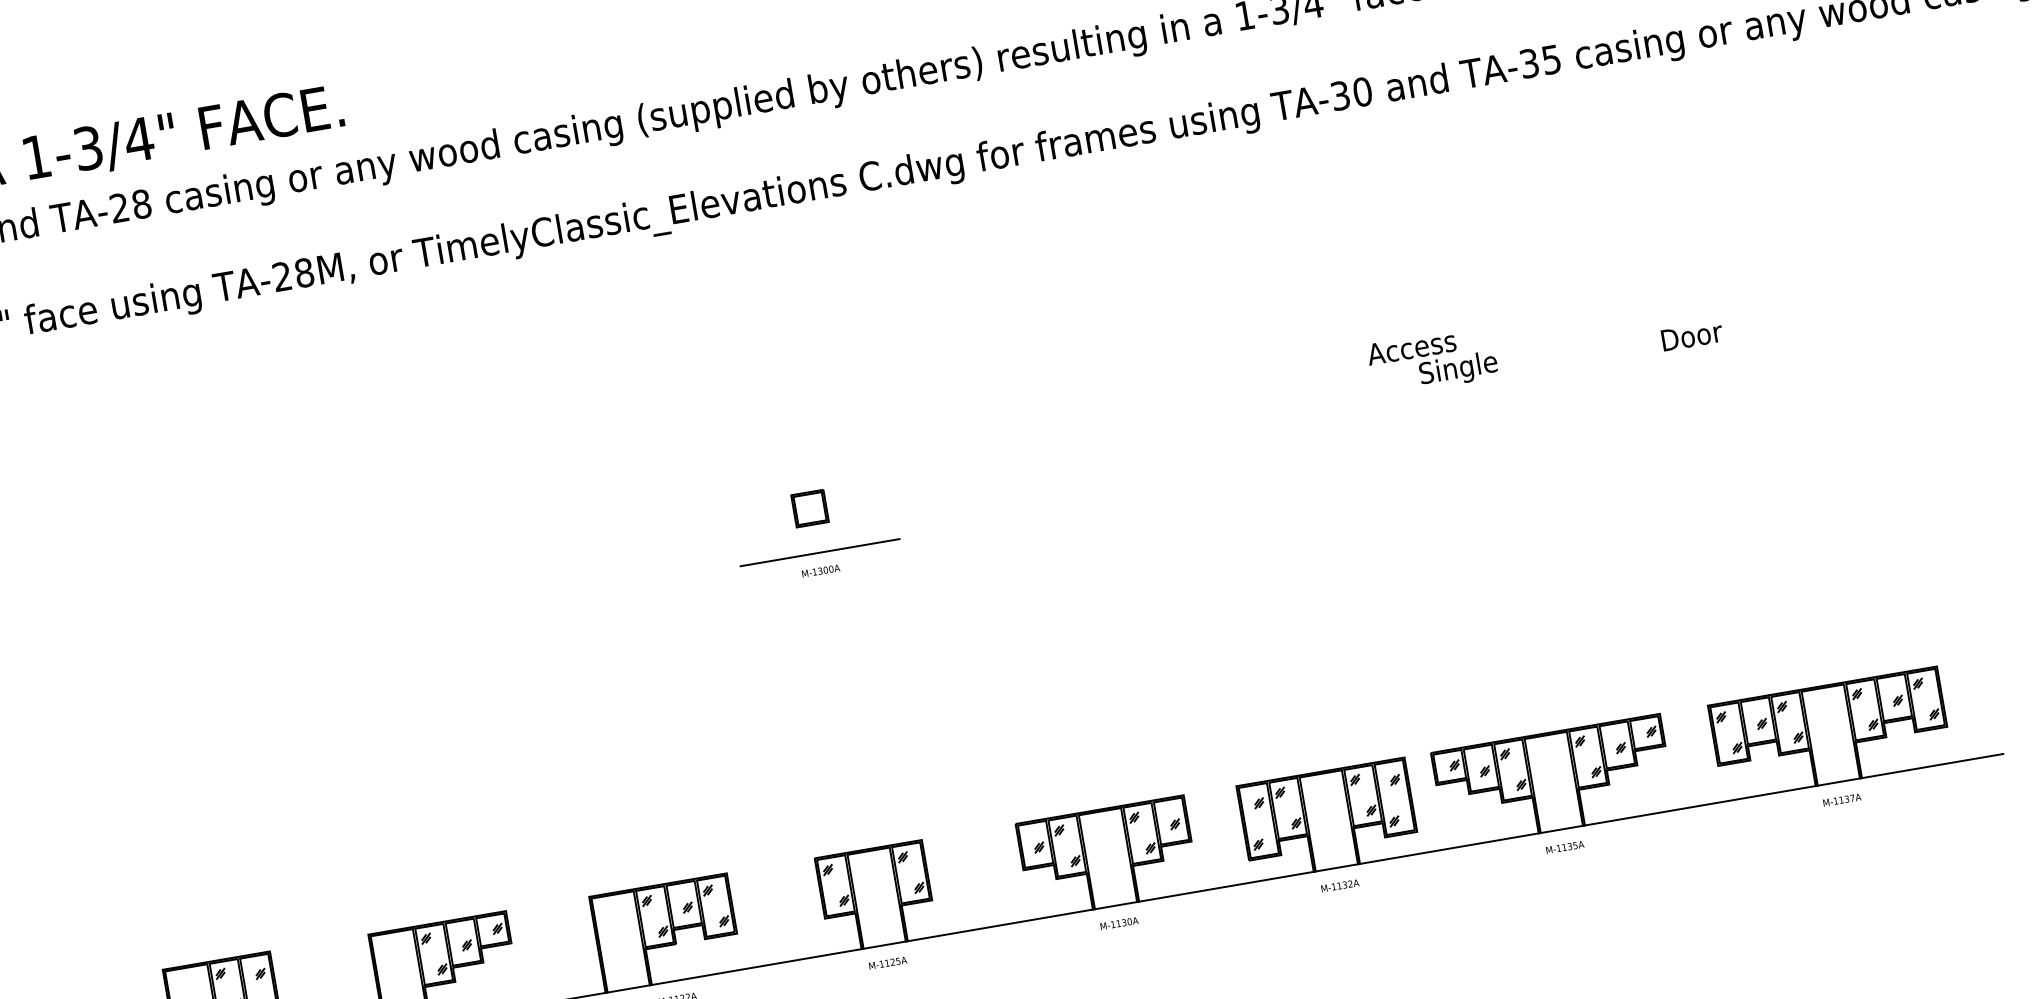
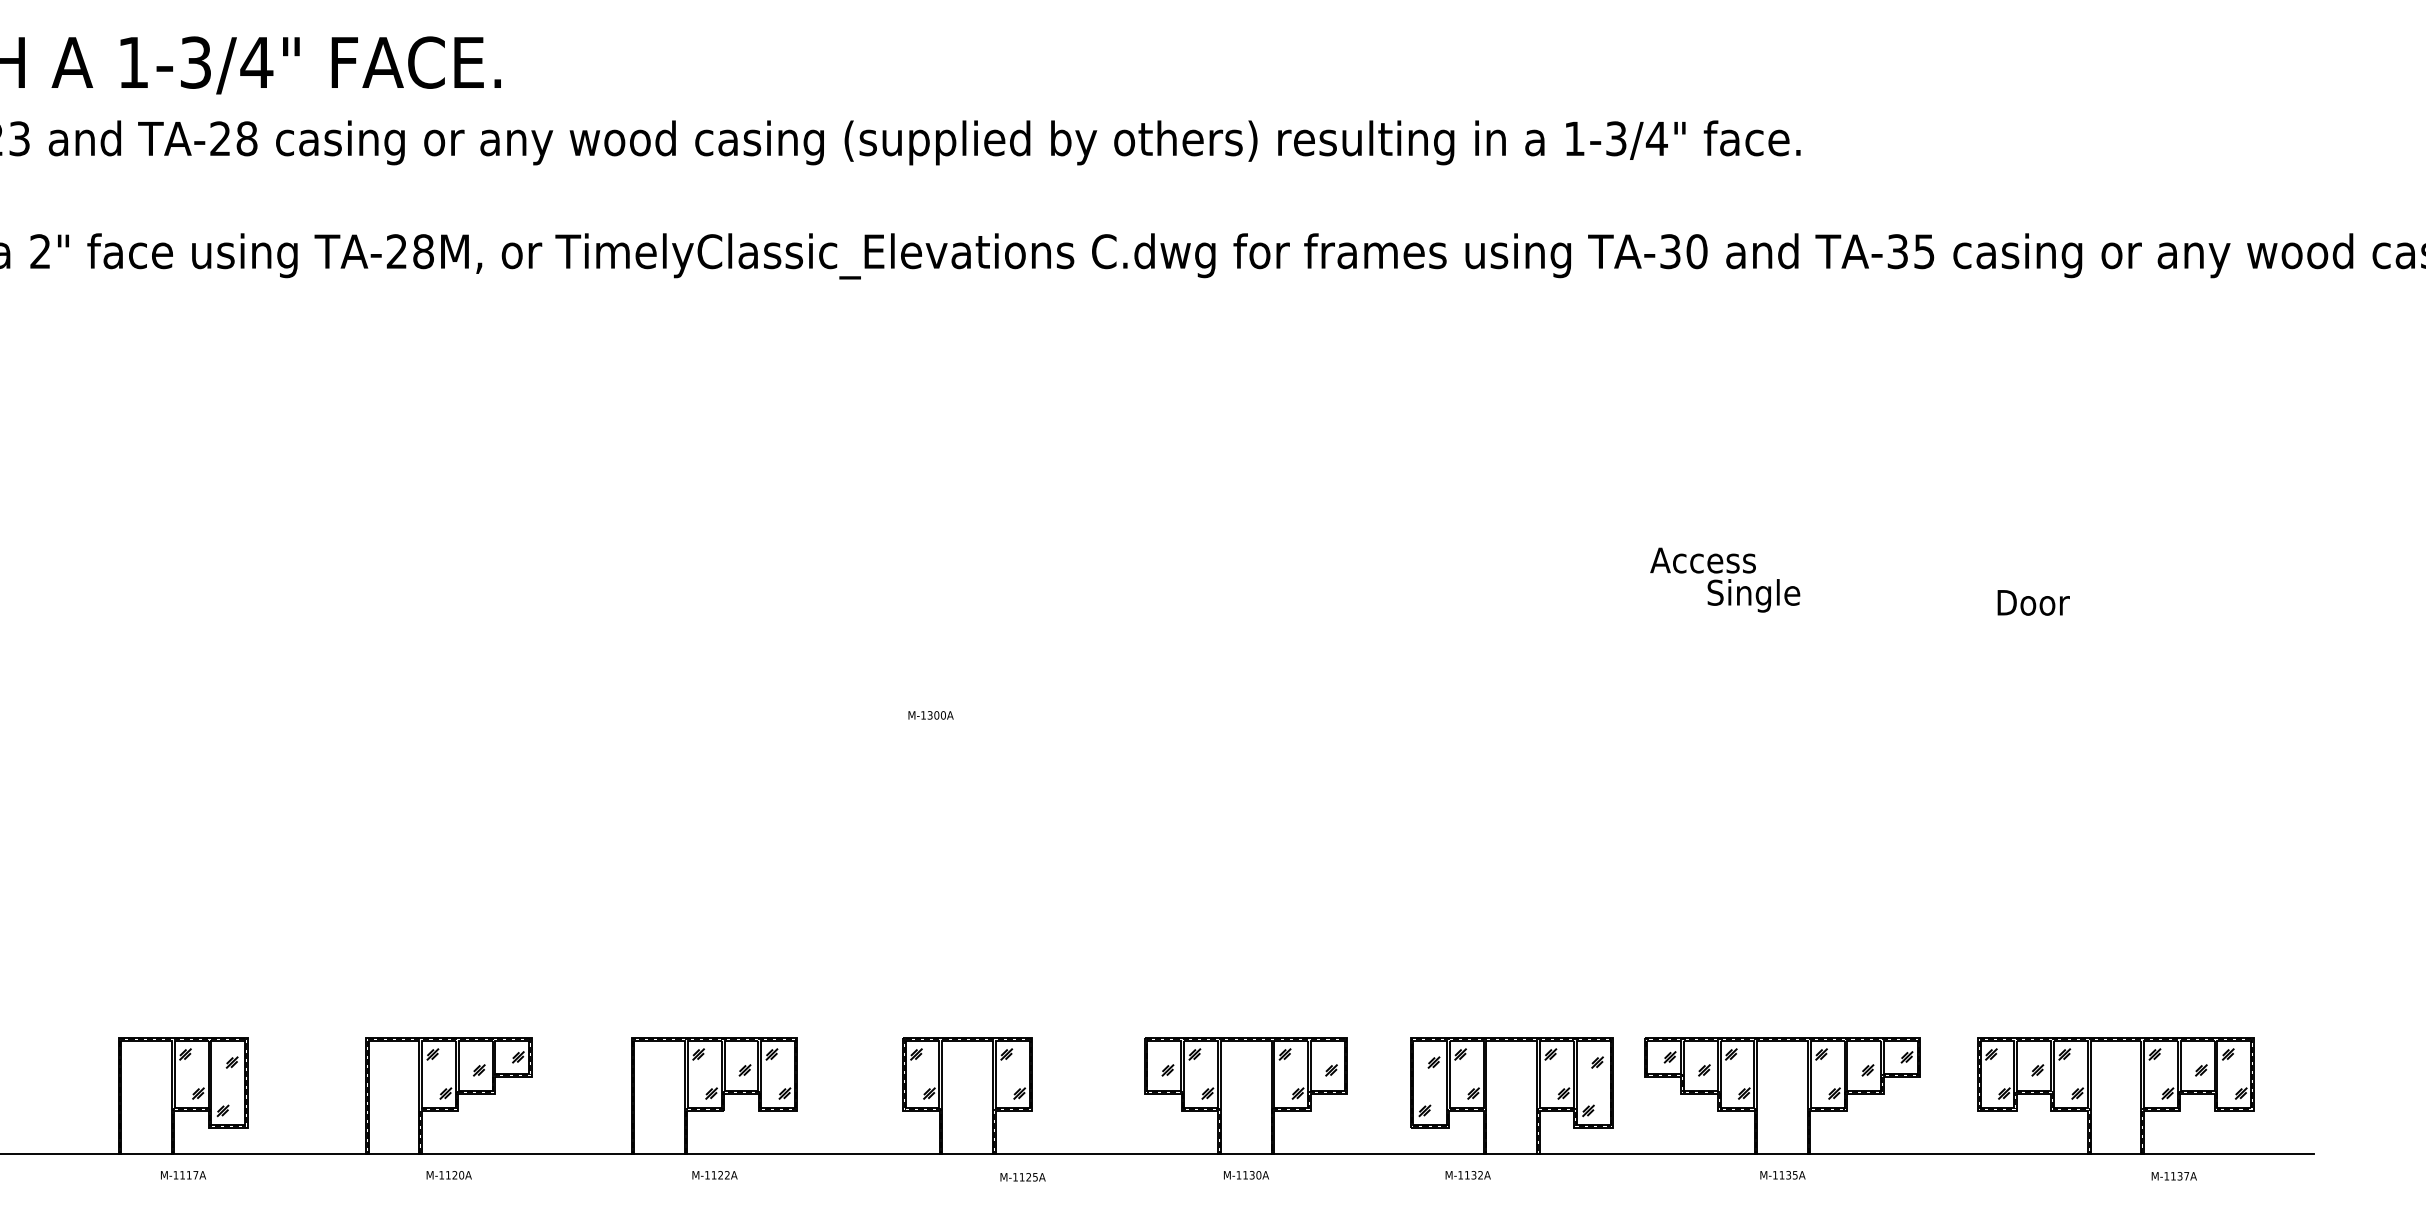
part: (809, 508) -> (967, 628), removed
line: (819, 552) -> (970, 681), removed
text: (820, 571) -> (930, 715), moved
text: (1841, 800) -> (2173, 1176), moved
text: (1339, 886) -> (1467, 1175), moved
text: (887, 963) -> (1022, 1177), moved

